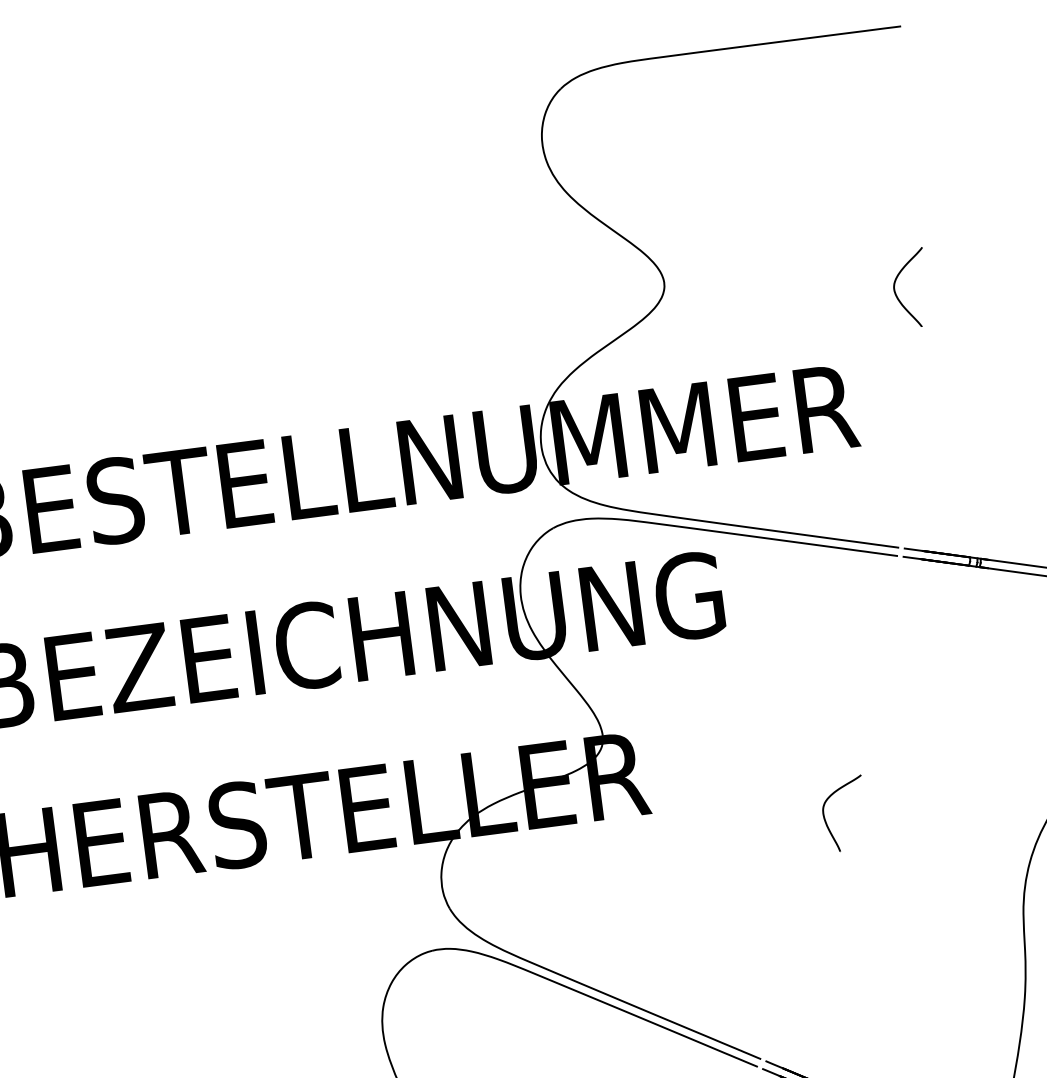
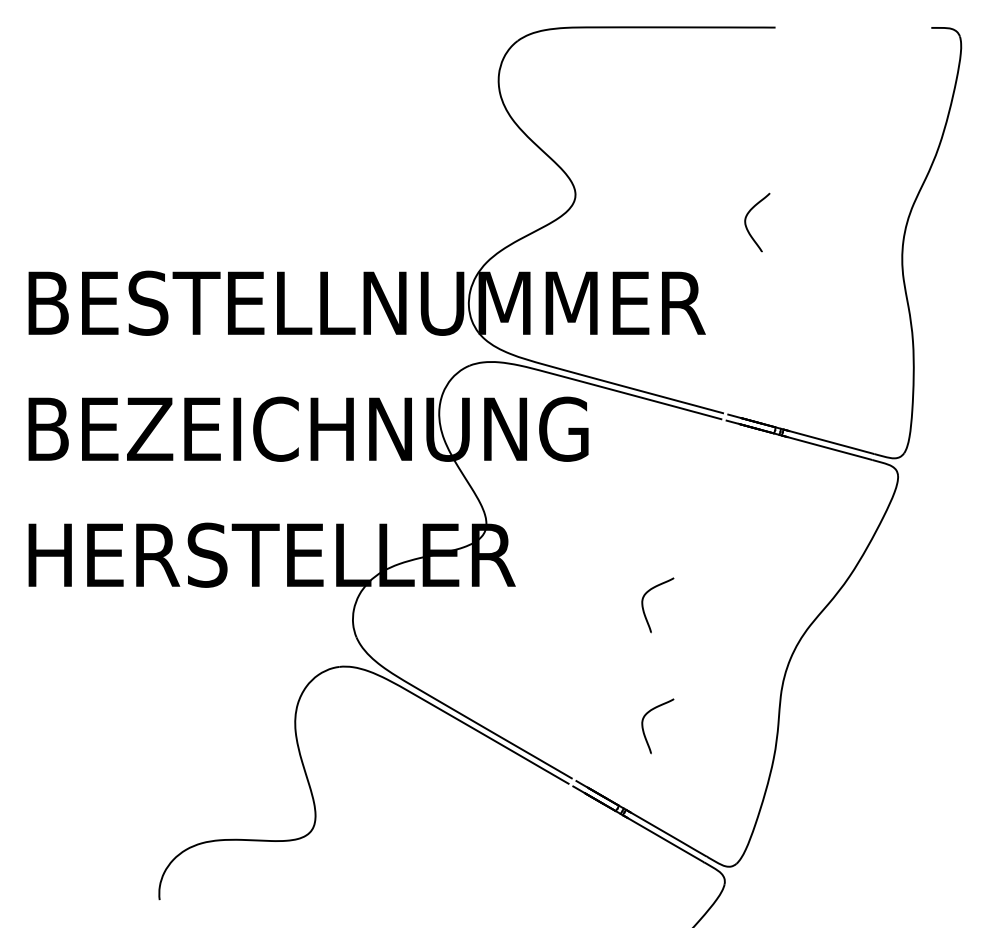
curve: (848, 982) -> (644, 730), added

